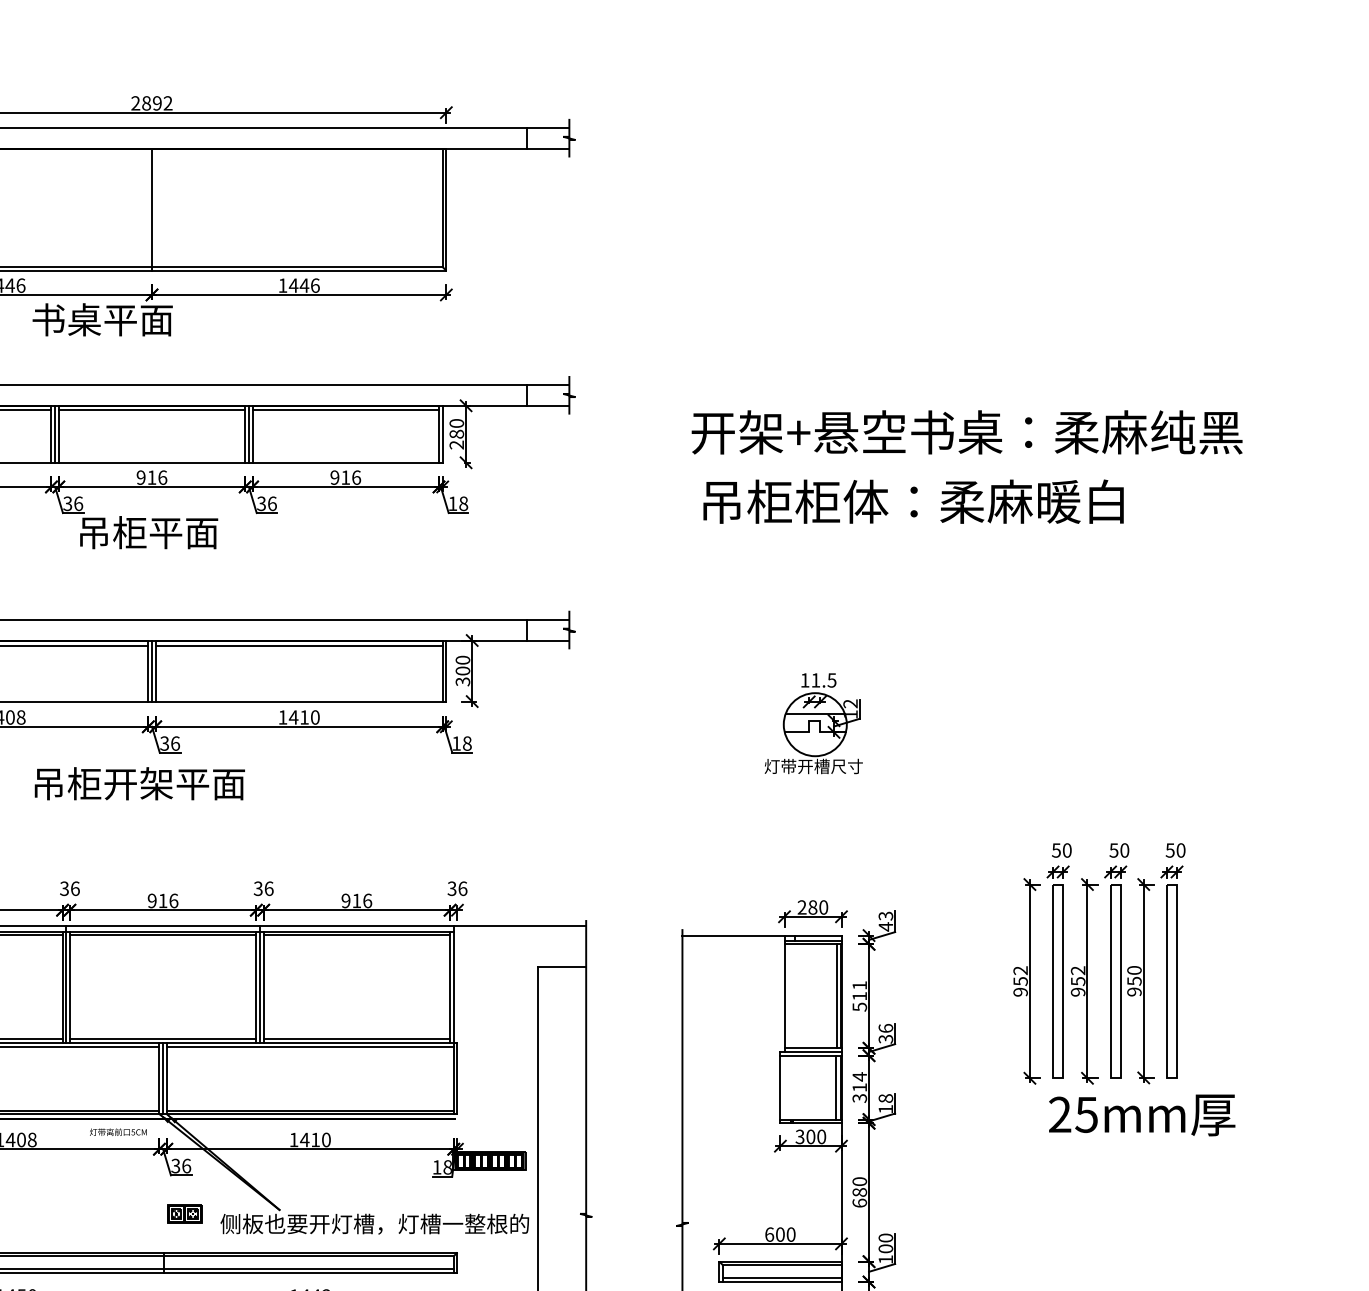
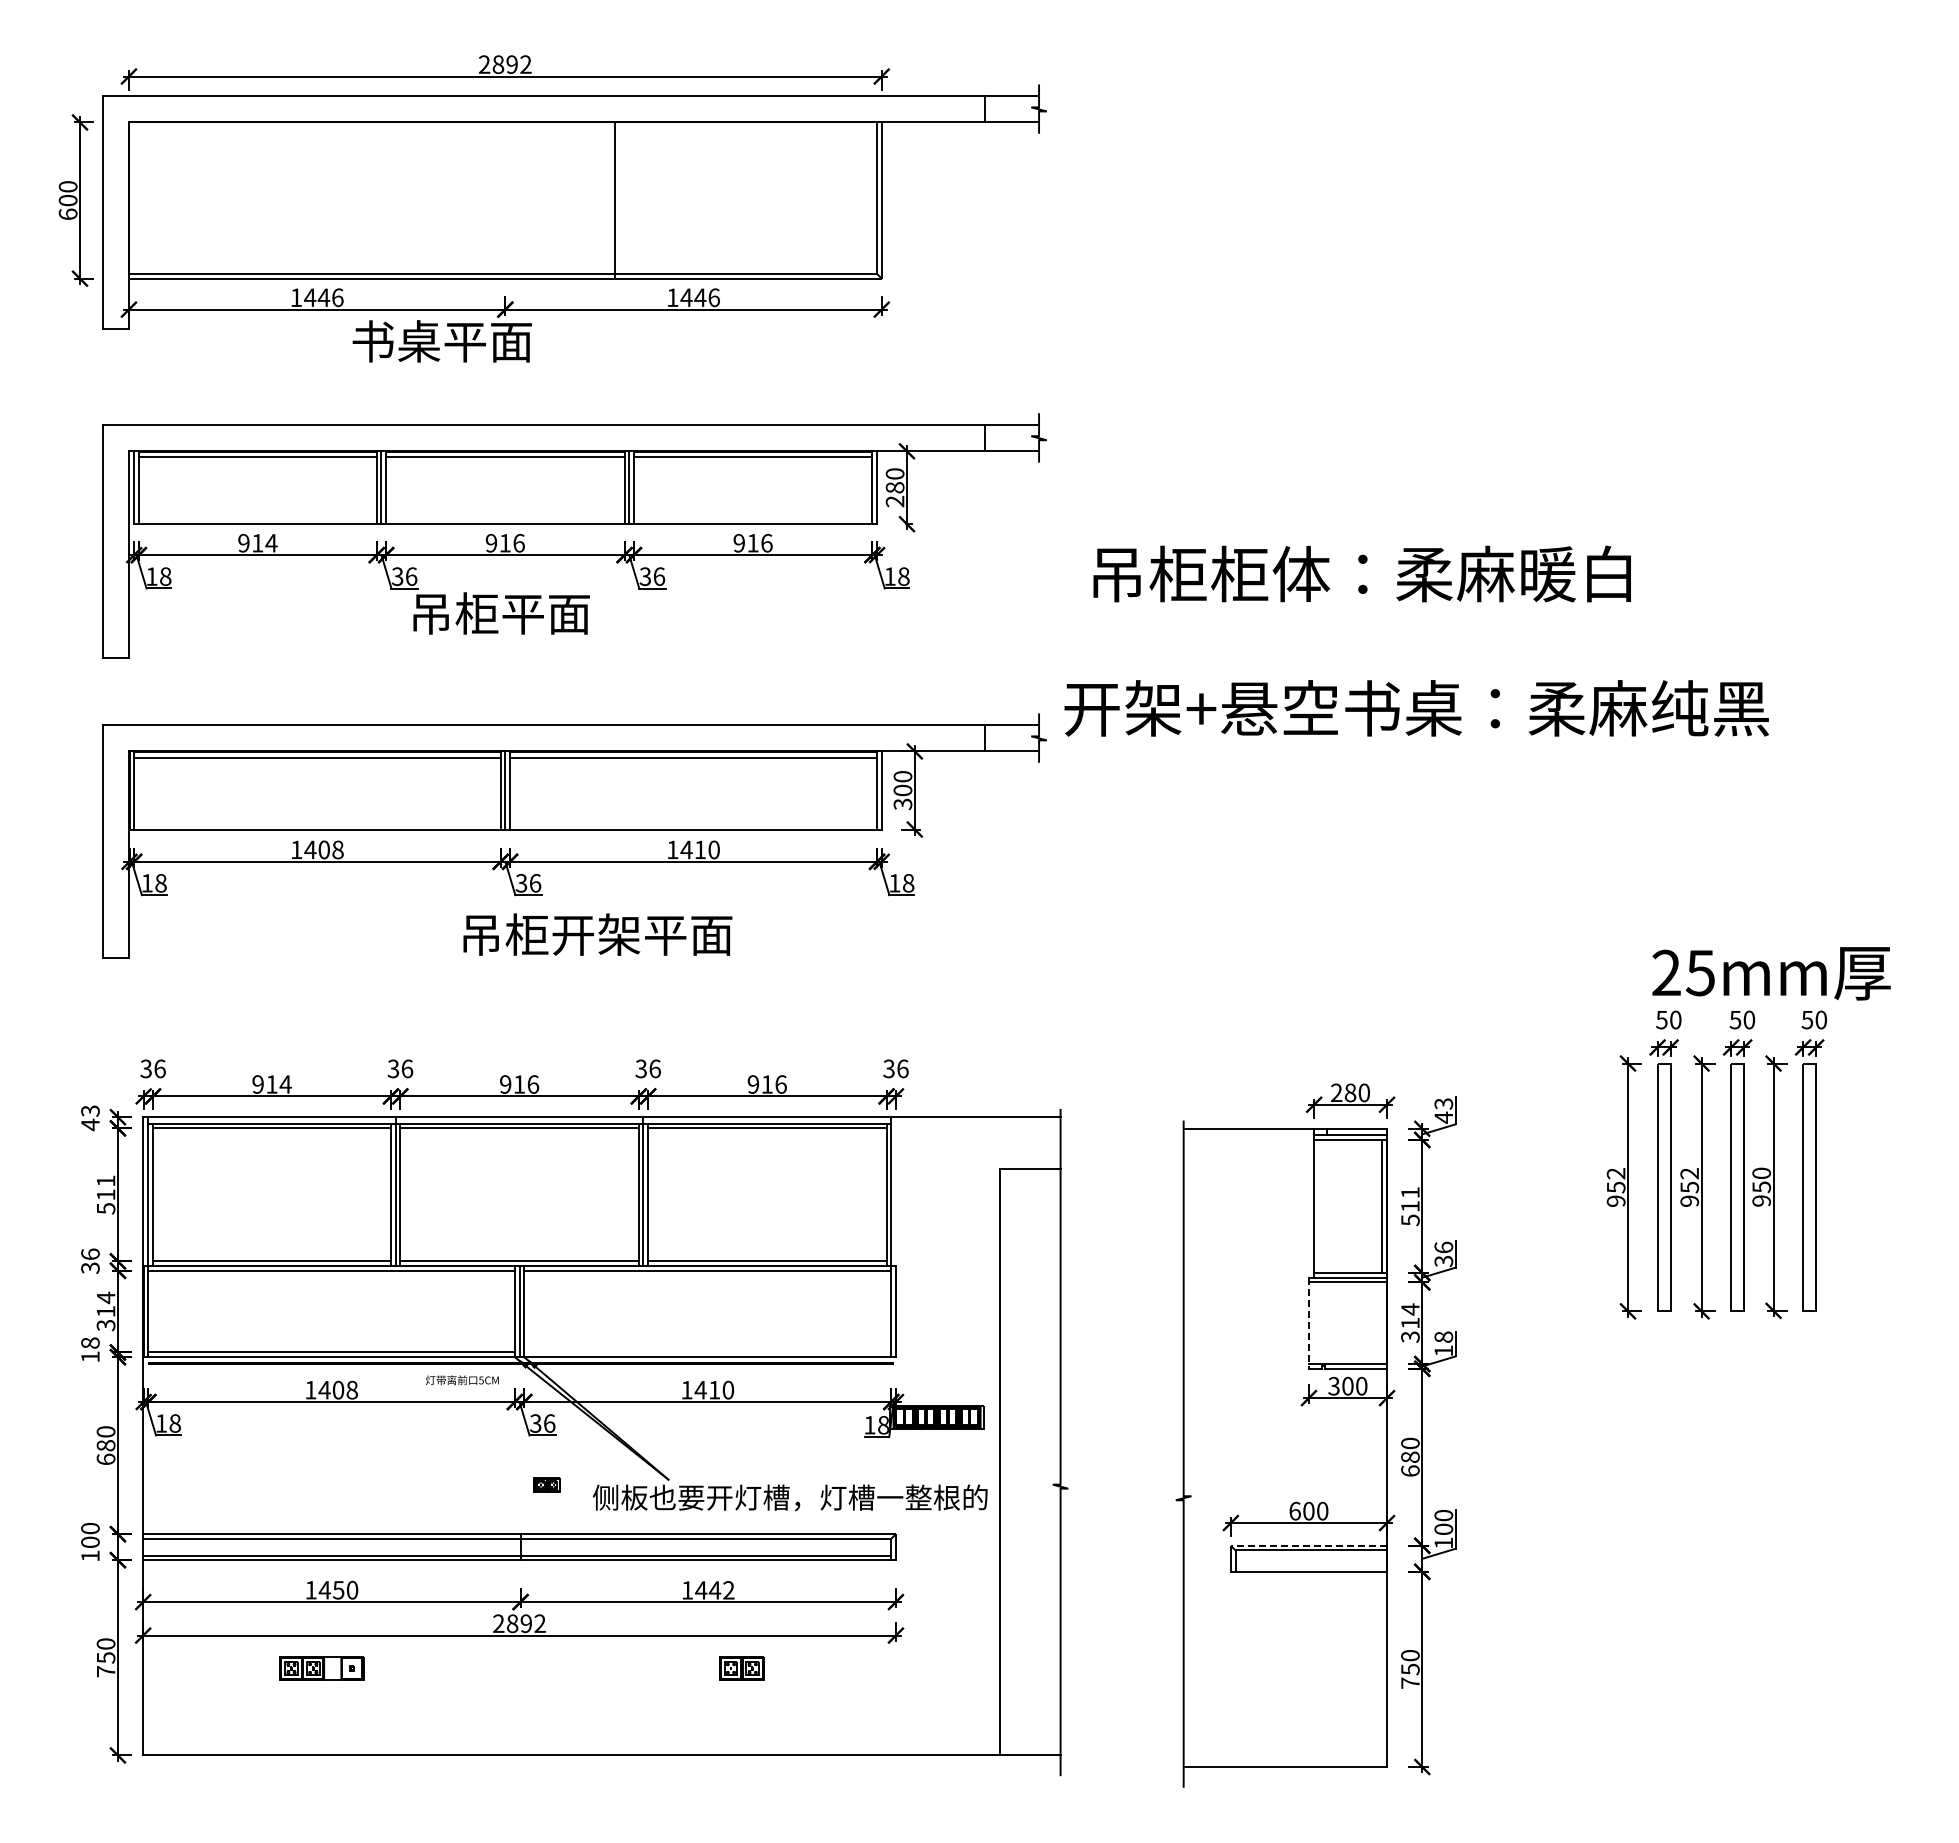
line: (152, 209) -> (615, 200), moved
text: (966, 432) -> (1416, 708), moved
text: (913, 501) -> (1361, 573), moved
part: (813, 723) -> (1351, 857), removed
text: (139, 783) -> (597, 934), moved
line: (780, 1087) -> (1308, 1323), solid -> dashed
line: (836, 1087) -> (1380, 1323), removed
line: (310, 1110) -> (707, 1352), removed
text: (1142, 1115) -> (1771, 973), moved
part: (184, 1213) -> (547, 1484), size x0.6
line: (780, 1261) -> (1309, 1545), solid -> dashed
line: (782, 1278) -> (1311, 1567), removed

